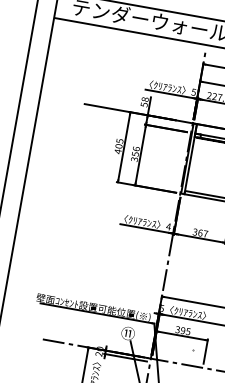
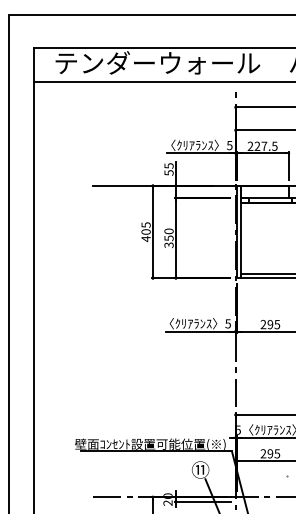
text: (144, 99) -> (168, 165), 58 -> 55
text: (136, 148) -> (168, 230), 356 -> 350
text: (168, 226) -> (228, 323), 4 -> 5
text: (200, 233) -> (270, 324), 367 -> 295
text: (177, 330) -> (263, 454), 395 -> 295

